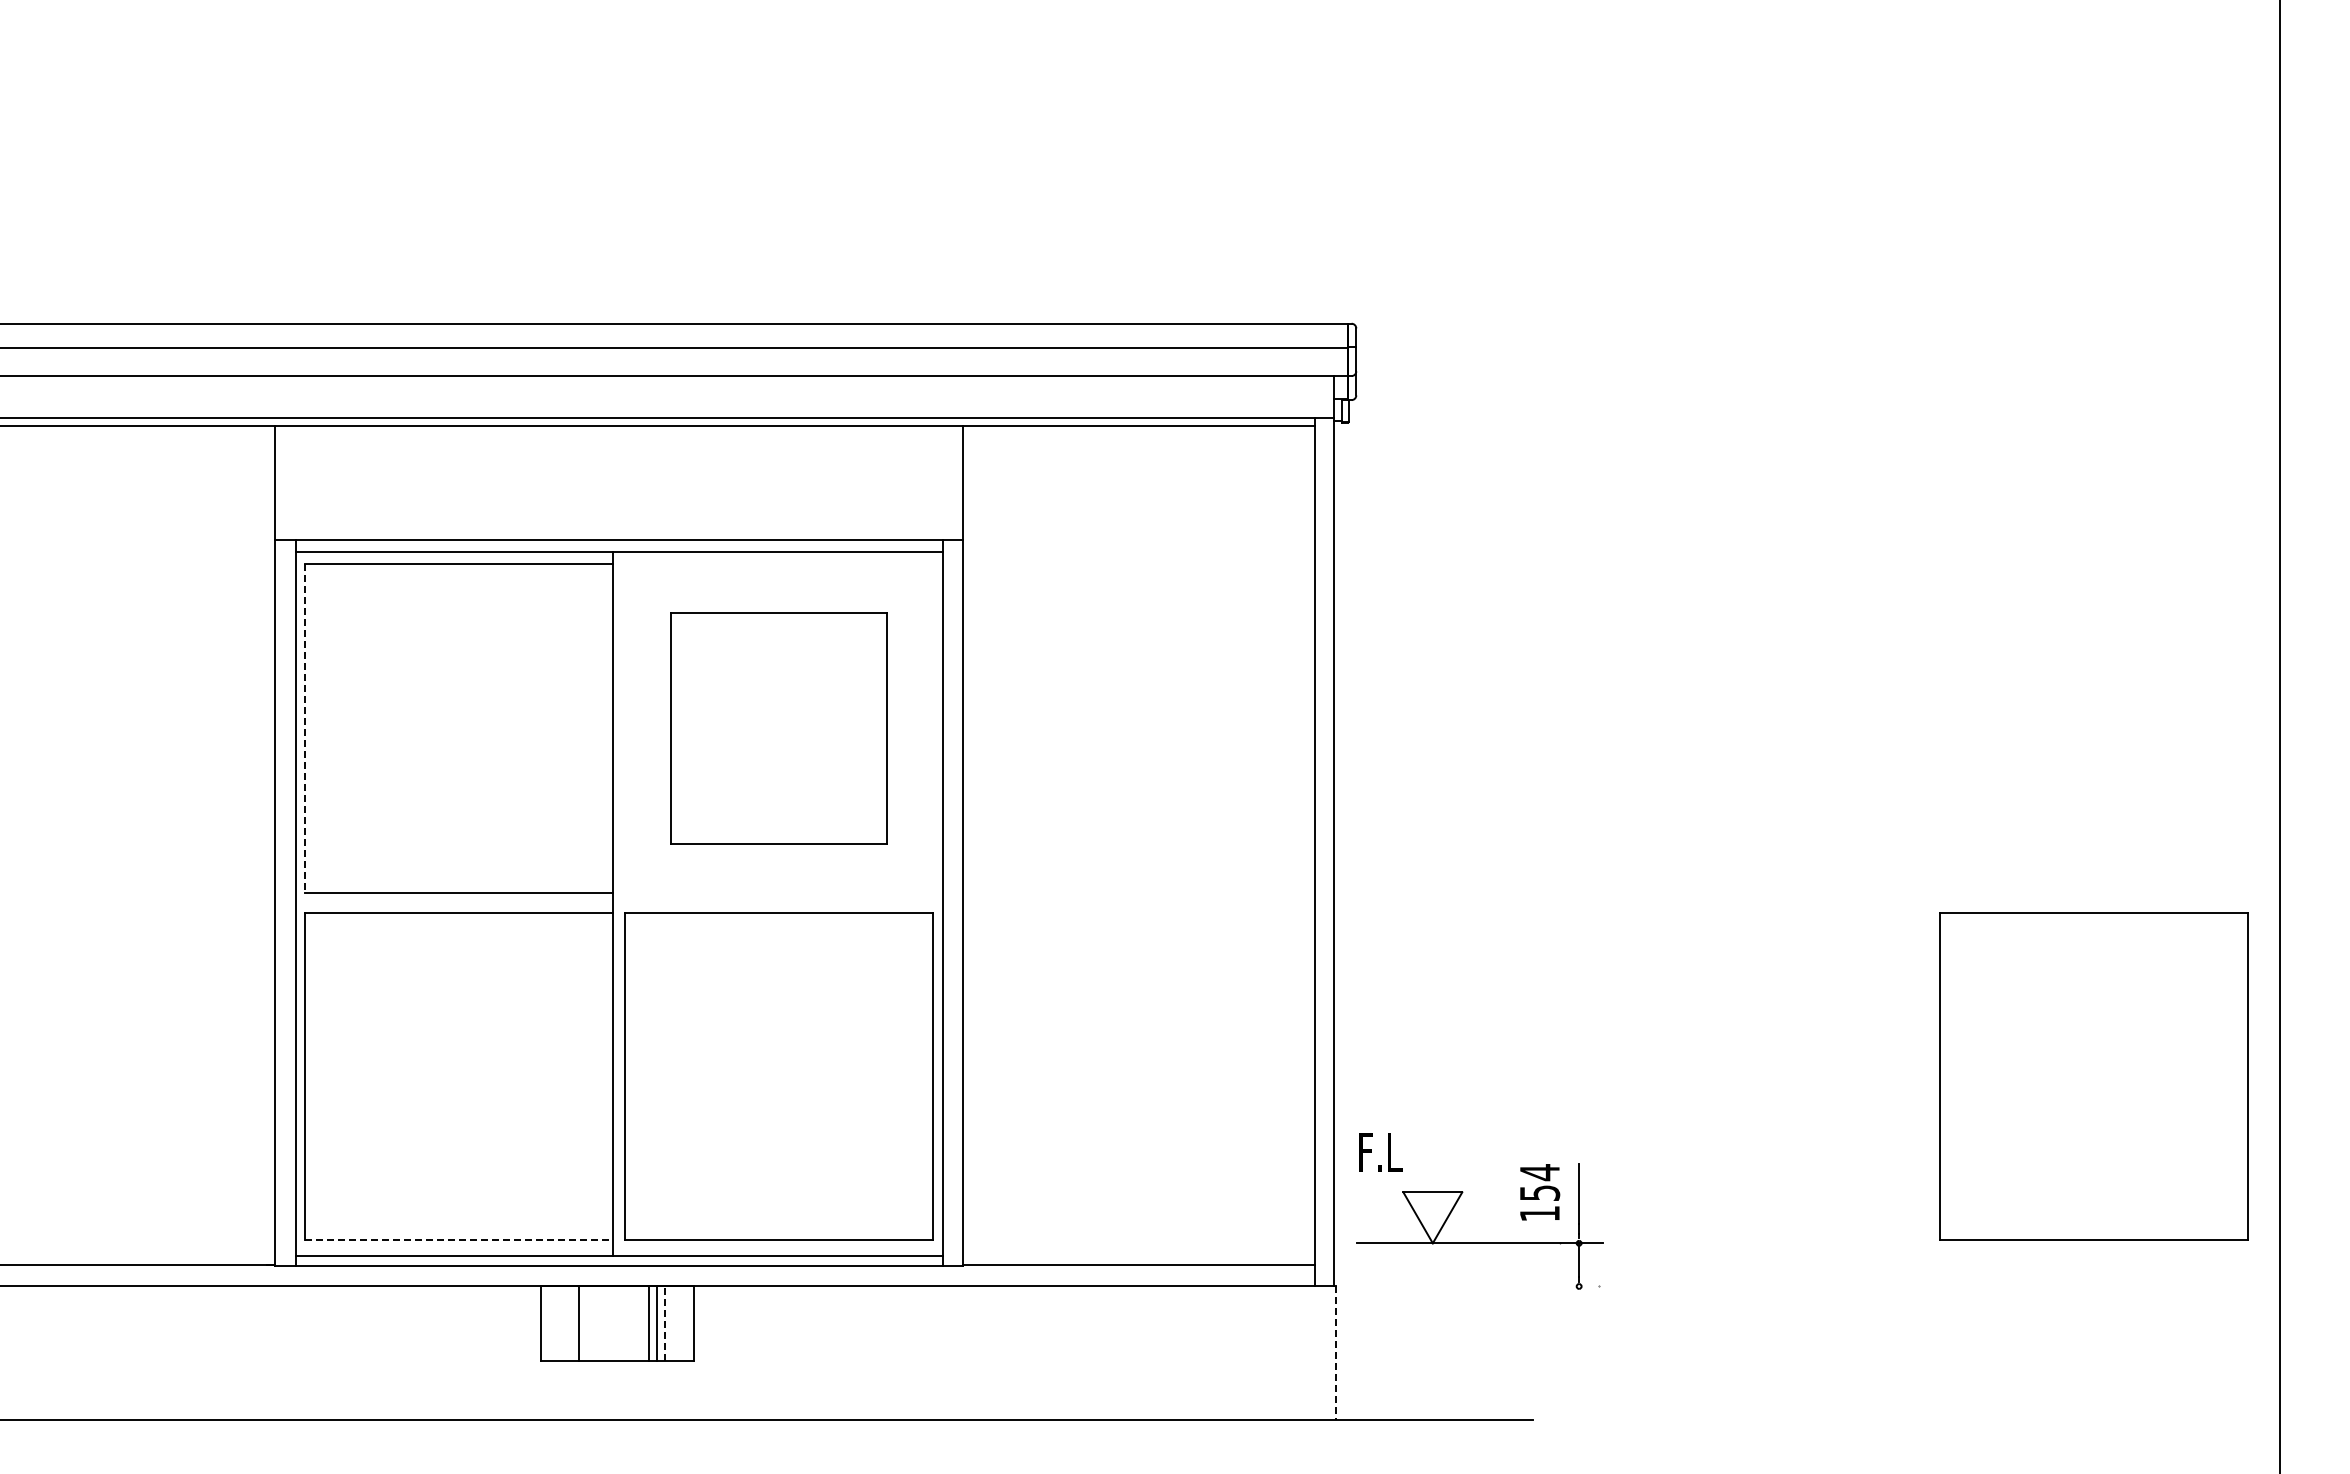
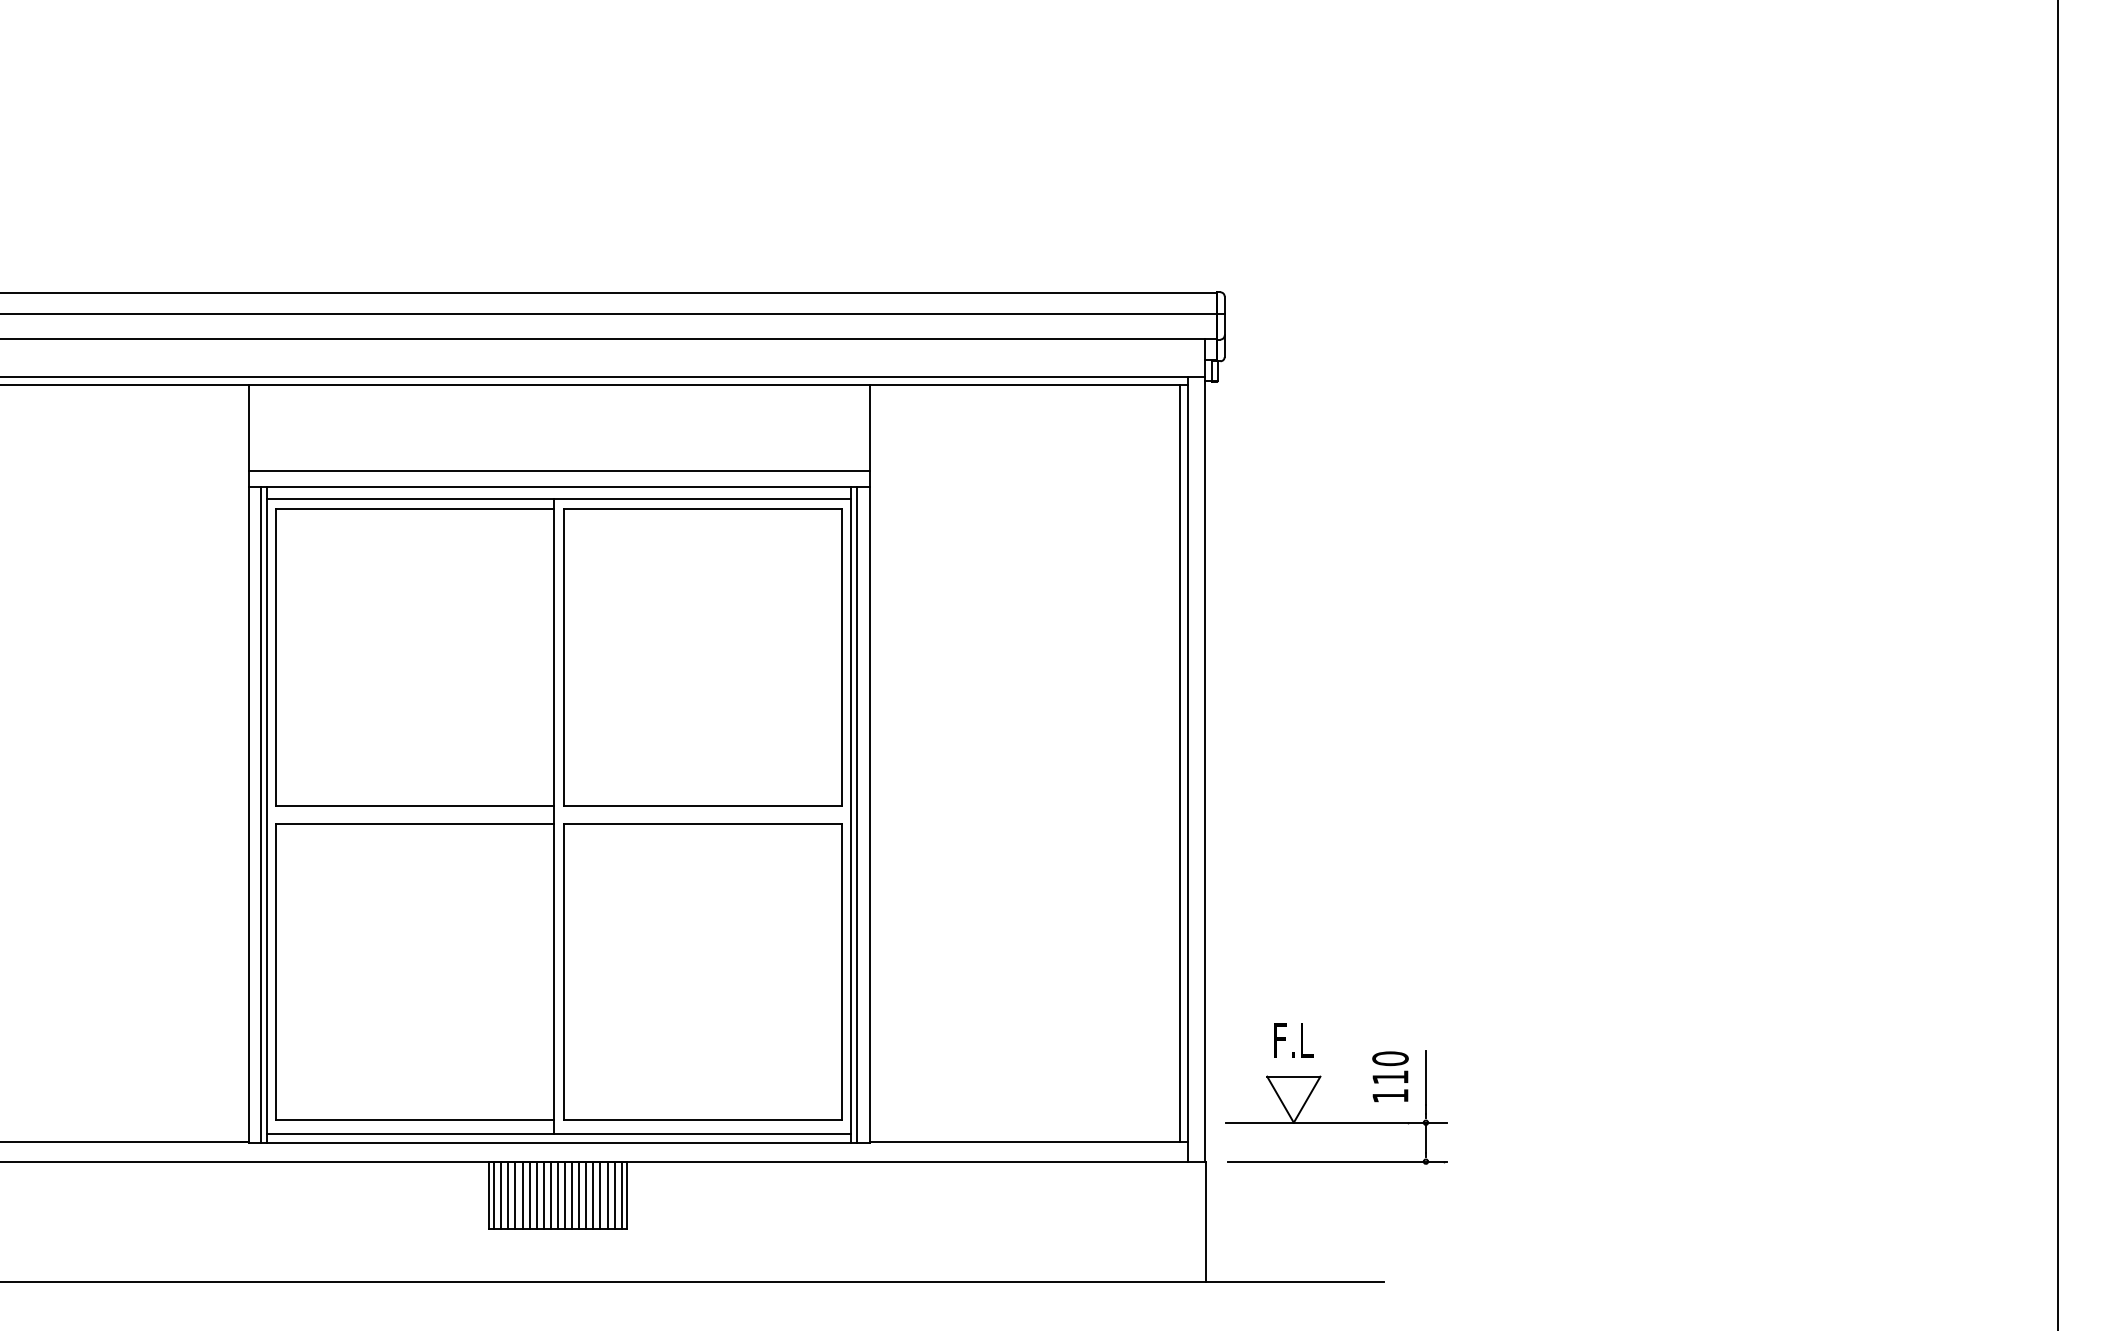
line: (618, 522) -> (558, 471), added
part: (778, 728) -> (702, 657), size x1.43
line: (305, 729) -> (275, 658), dashed -> solid
line: (1307, 845) -> (1180, 763), added
line: (289, 902) -> (261, 814), added
line: (948, 902) -> (856, 814), added
part: (2093, 1076) -> (1890, 972), removed
text: (1380, 1152) -> (1293, 1040), moved
text: (1539, 1182) -> (1390, 1067), 154 -> 110
line: (459, 1240) -> (414, 1120), dashed -> solid
line: (1480, 1286) -> (1336, 1161), added
line: (547, 1323) -> (494, 1195), added
line: (555, 1323) -> (501, 1195), added
line: (563, 1323) -> (508, 1195), added
line: (570, 1323) -> (515, 1195), added
line: (586, 1323) -> (529, 1195), added
line: (594, 1323) -> (536, 1195), added
line: (602, 1323) -> (544, 1195), added
line: (610, 1323) -> (551, 1195), added
line: (617, 1323) -> (557, 1195), added
line: (625, 1323) -> (564, 1195), added
line: (633, 1323) -> (572, 1195), added
line: (641, 1323) -> (579, 1195), added
line: (665, 1323) -> (600, 1195), dashed -> solid
line: (672, 1323) -> (607, 1195), added
line: (680, 1323) -> (614, 1195), added
line: (688, 1323) -> (621, 1195), added
line: (1335, 1353) -> (1205, 1222), dashed -> solid

